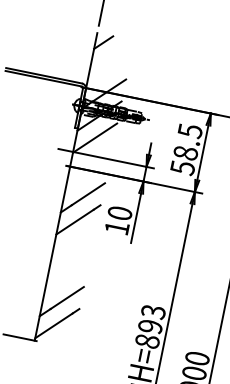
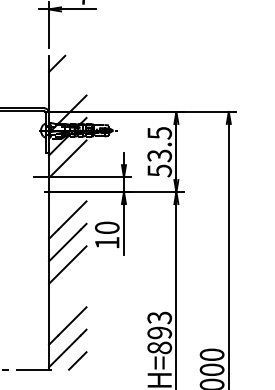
text: (185, 152) -> (159, 155), 58.5 -> 53.5
line: (73, 241) -> (67, 264), added
line: (64, 337) -> (77, 360), added

